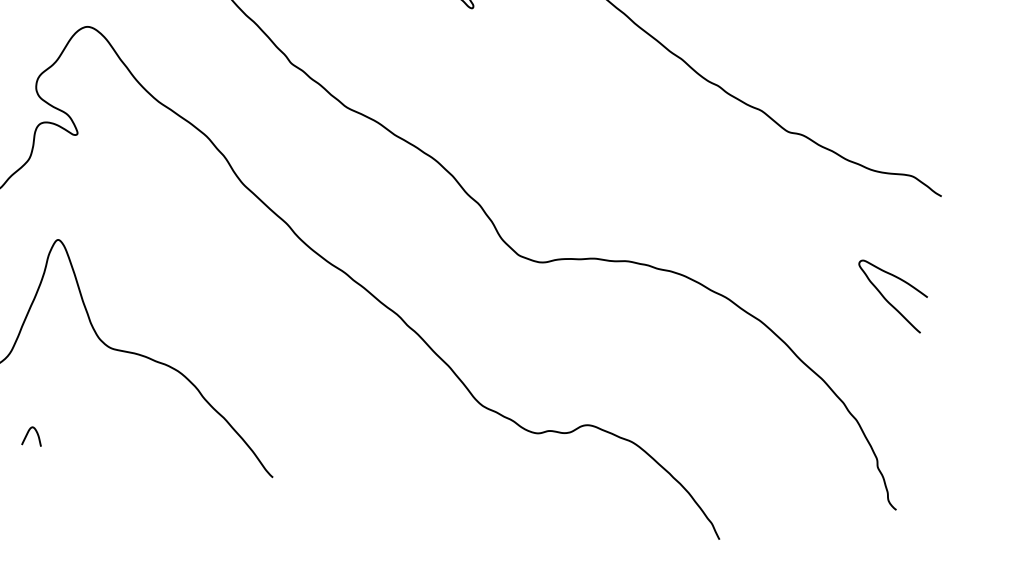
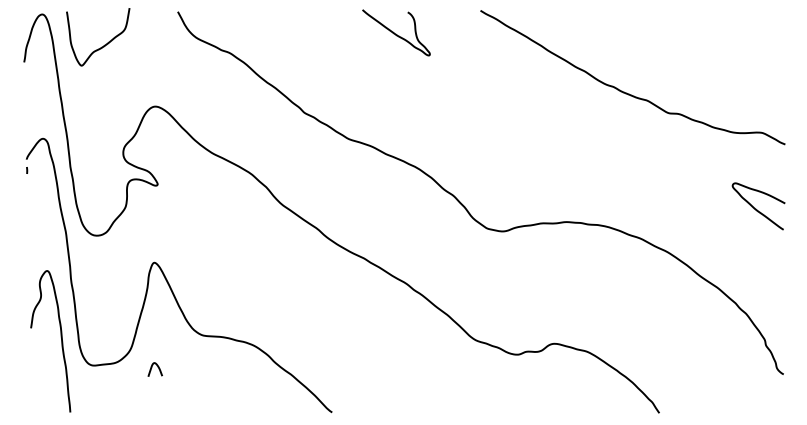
curve: (887, 298) -> (756, 208), moved
curve: (29, 433) -> (152, 367), moved

